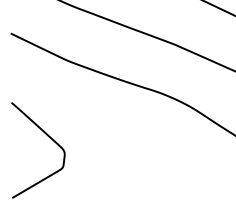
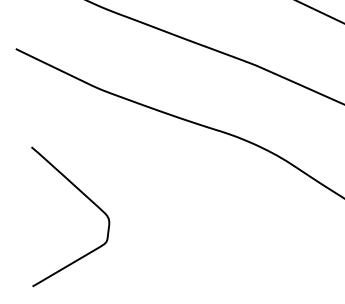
curve: (48, 137) -> (85, 198), moved

